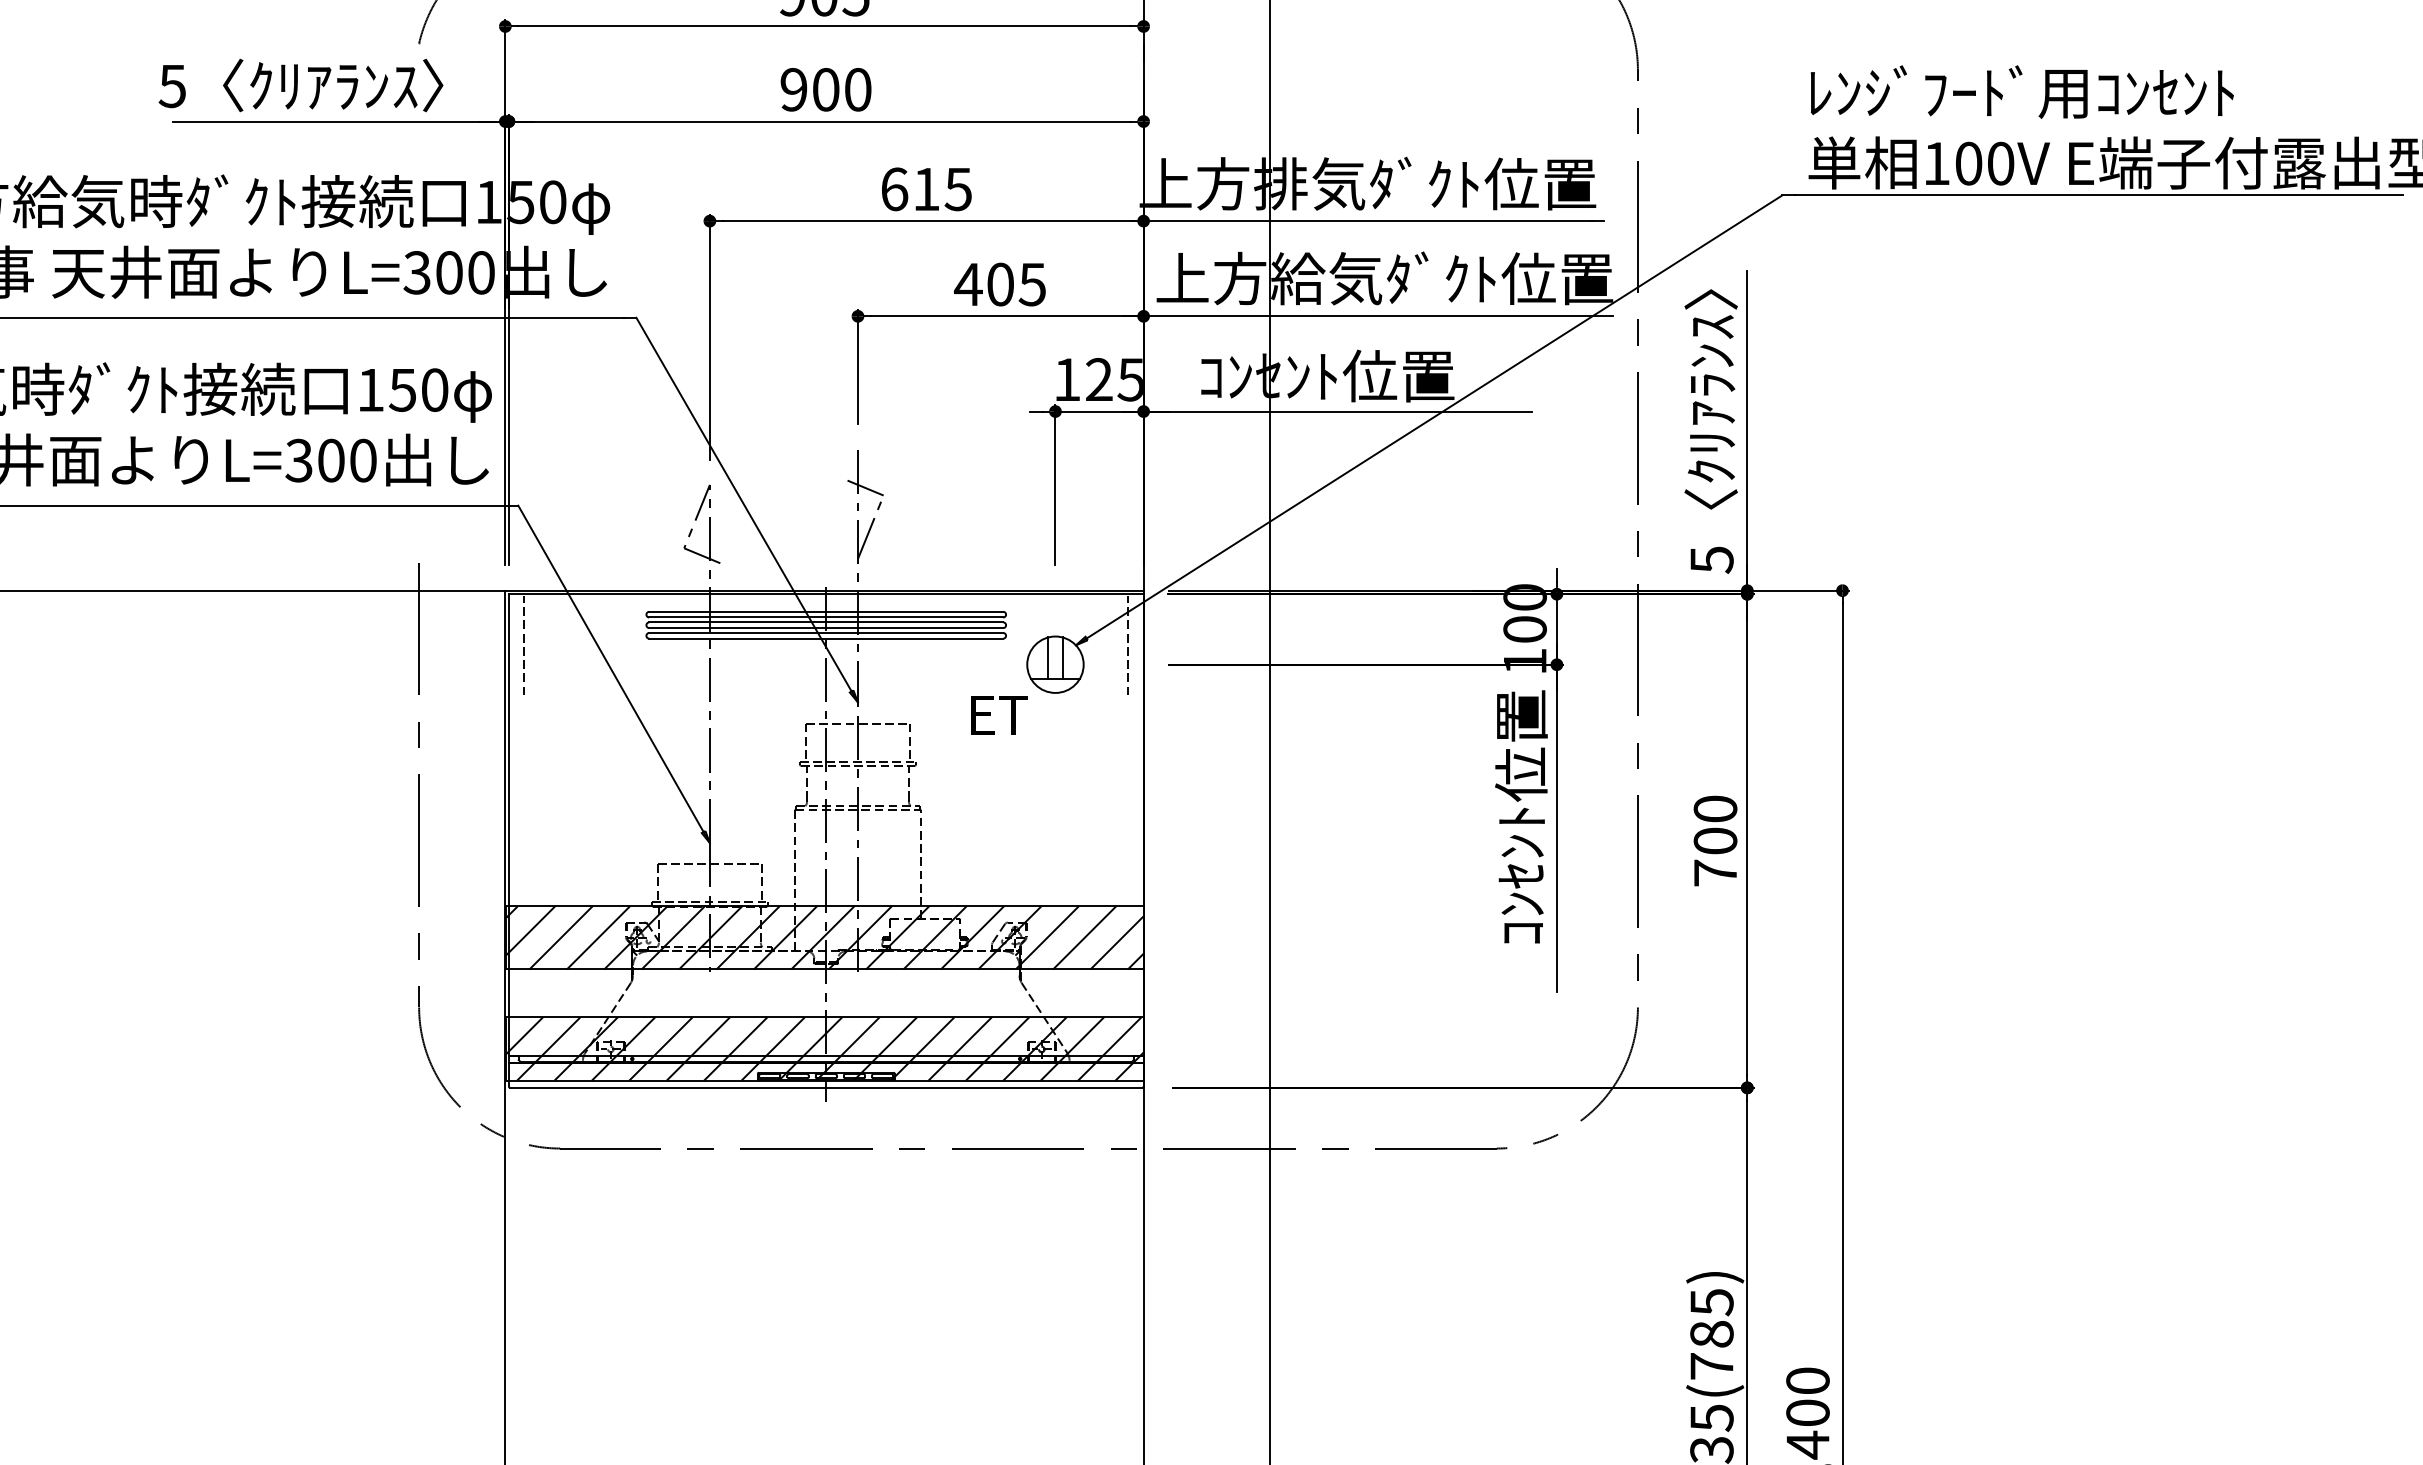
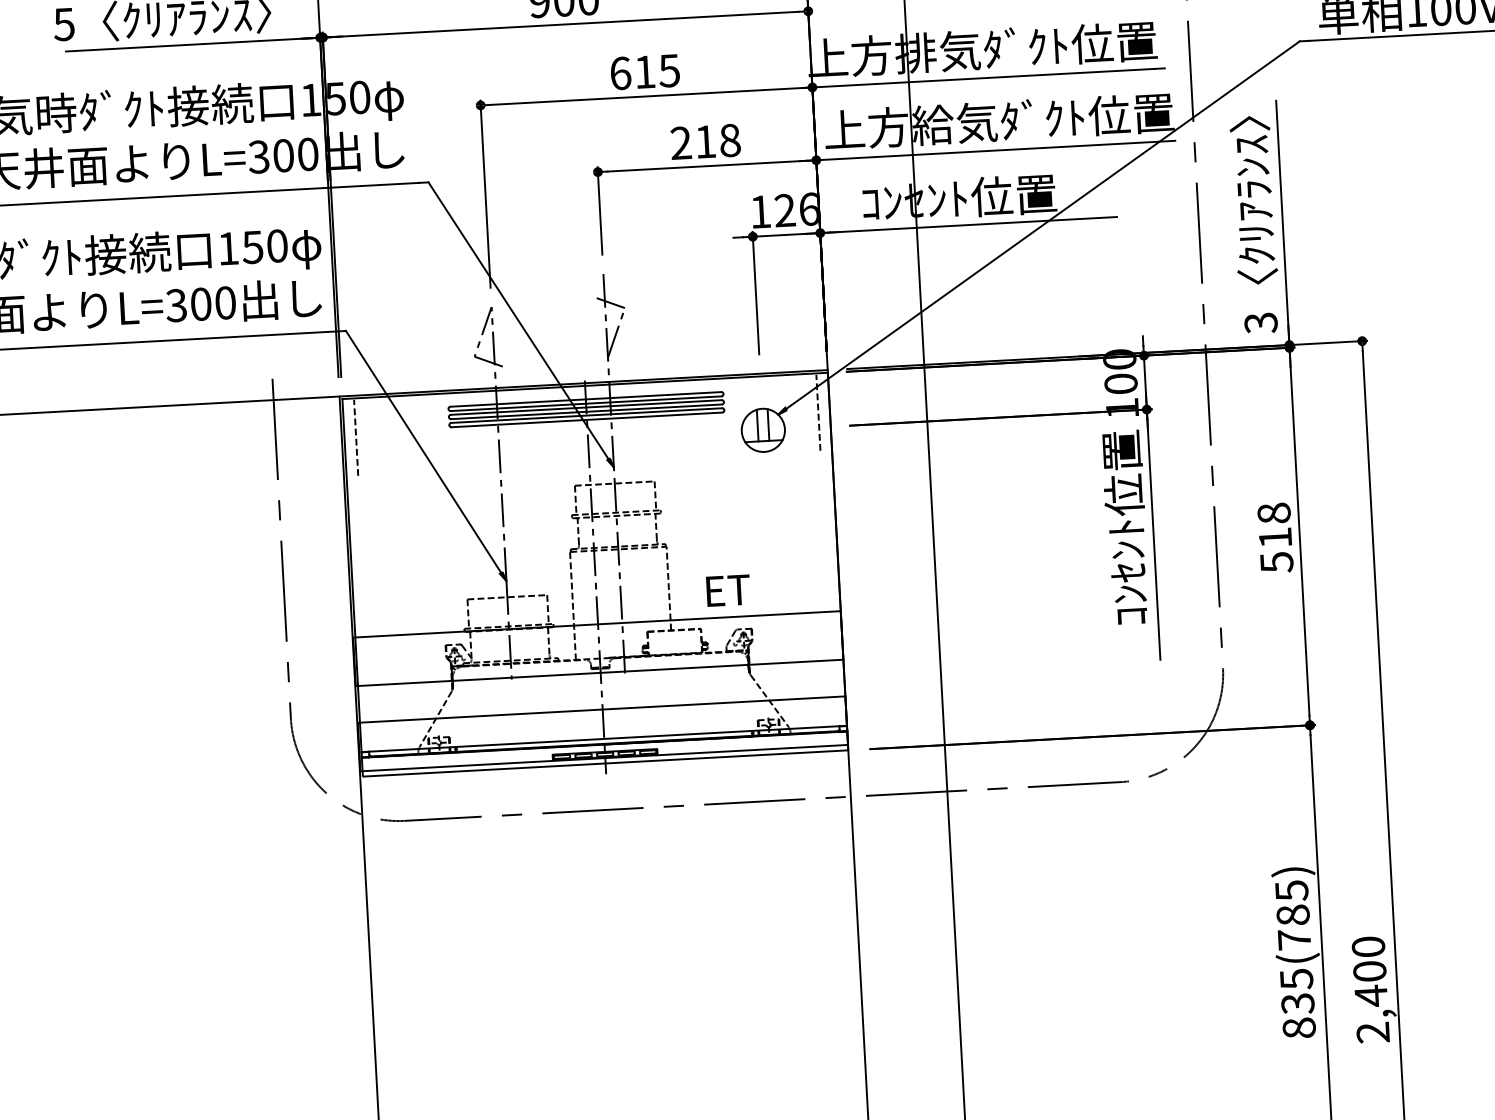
text: (1000, 284) -> (705, 141), 405 -> 218
text: (1131, 379) -> (809, 209), 125 -> 126
text: (1711, 559) -> (1260, 322), 5 -> 3
text: (999, 715) -> (728, 590), moved
text: (1715, 841) -> (1275, 538), 700 -> 518
hatch: (824, 937) -> (598, 648), removed
hatch: (824, 1048) -> (602, 733), removed

